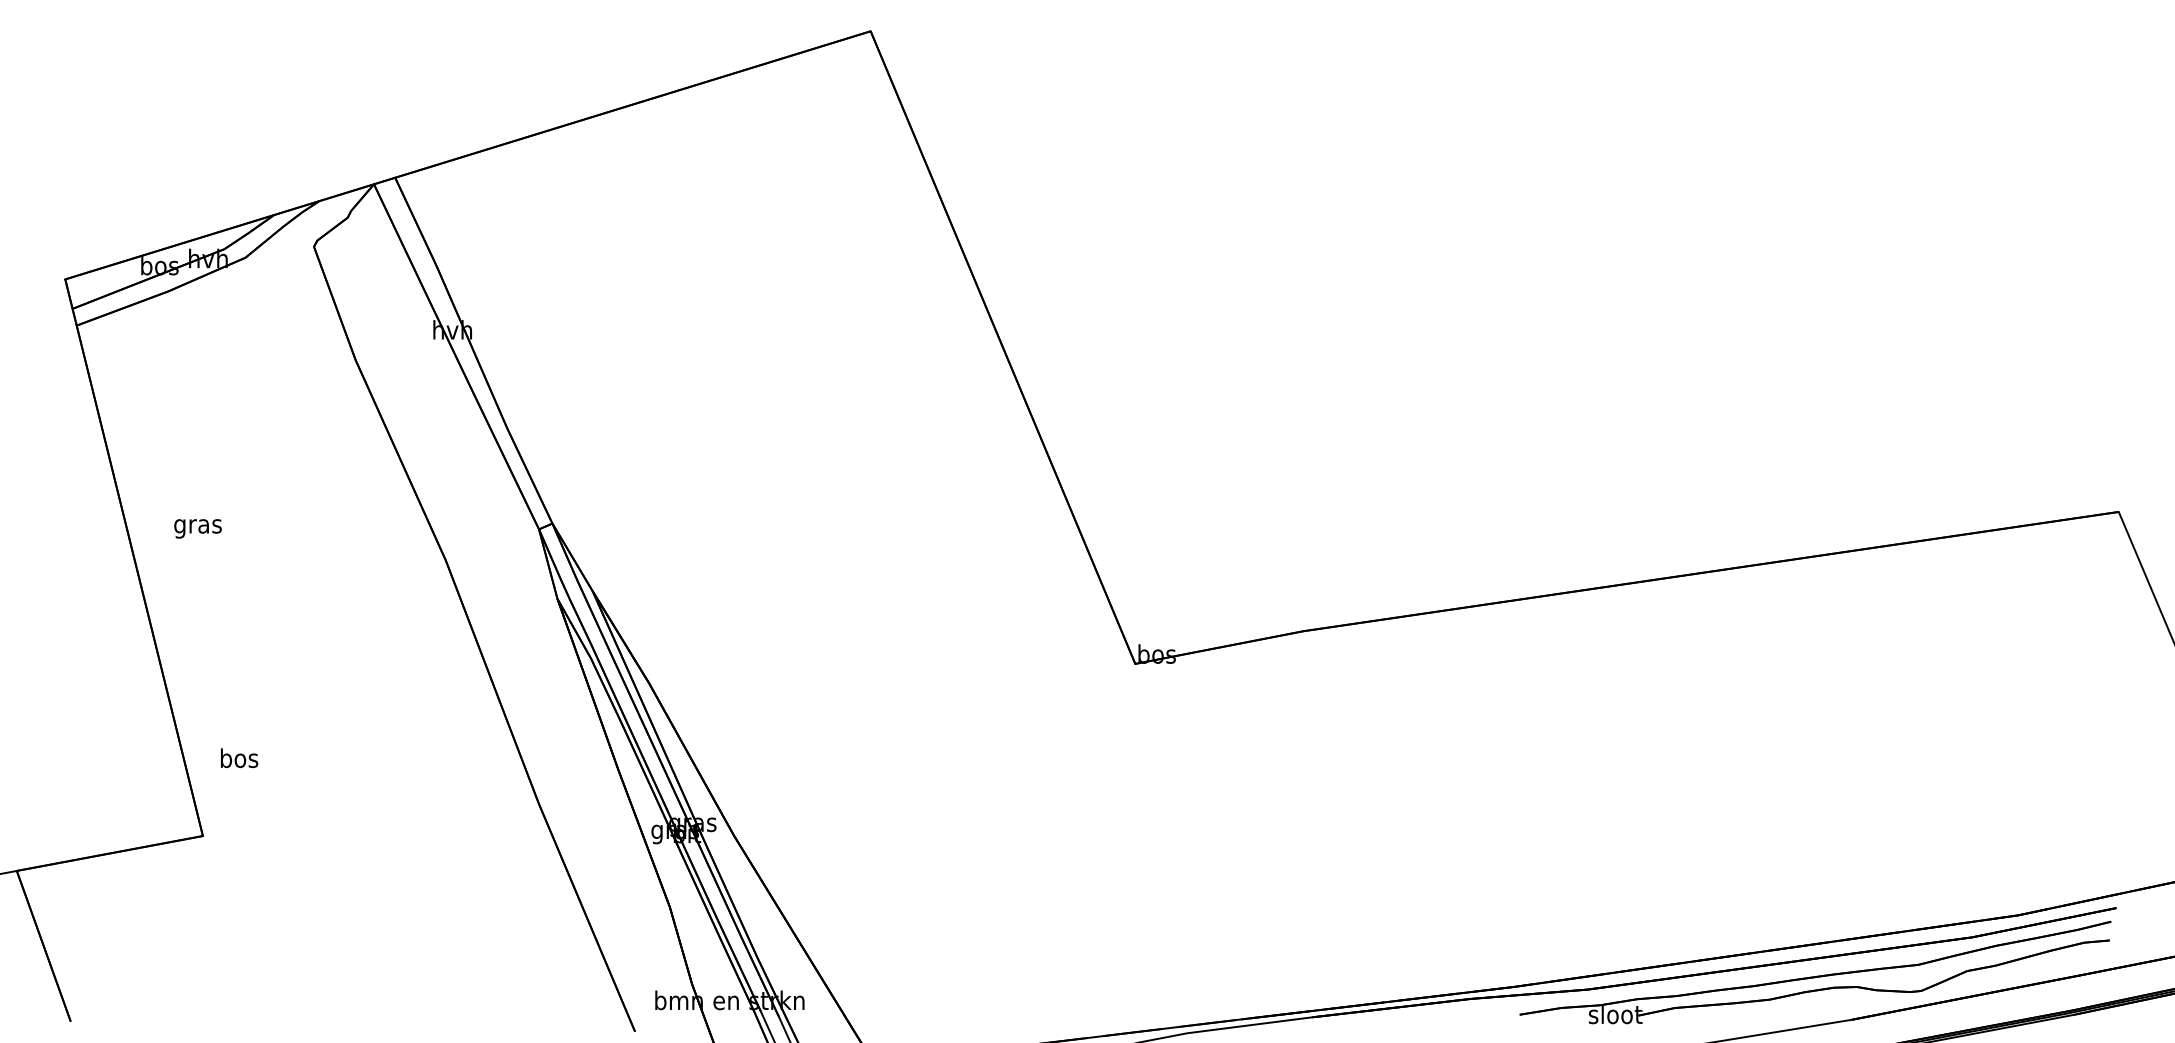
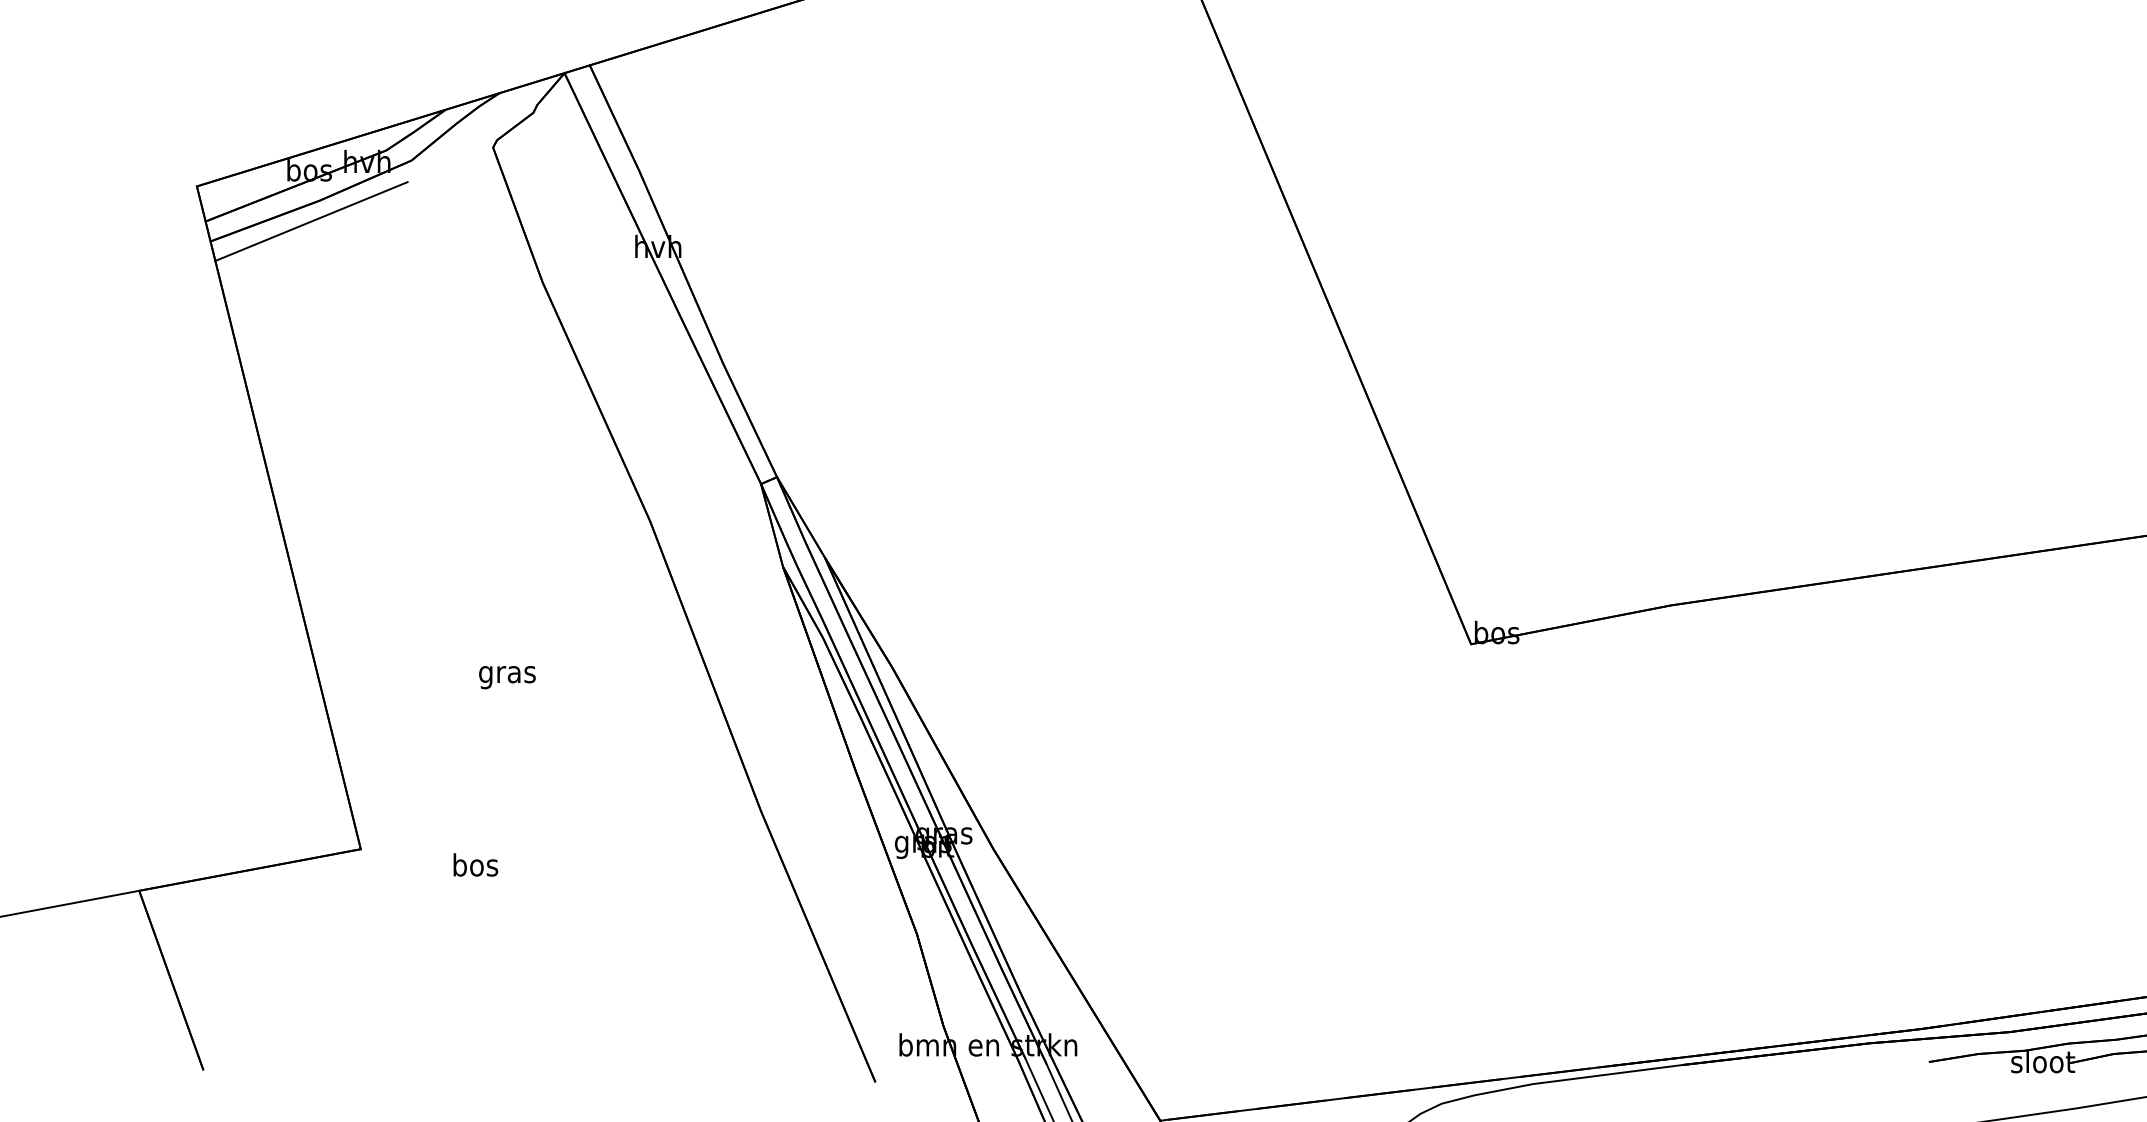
line: (161, 308) -> (311, 221), added
text: (197, 528) -> (506, 677), moved
text: (239, 758) -> (475, 865), moved

